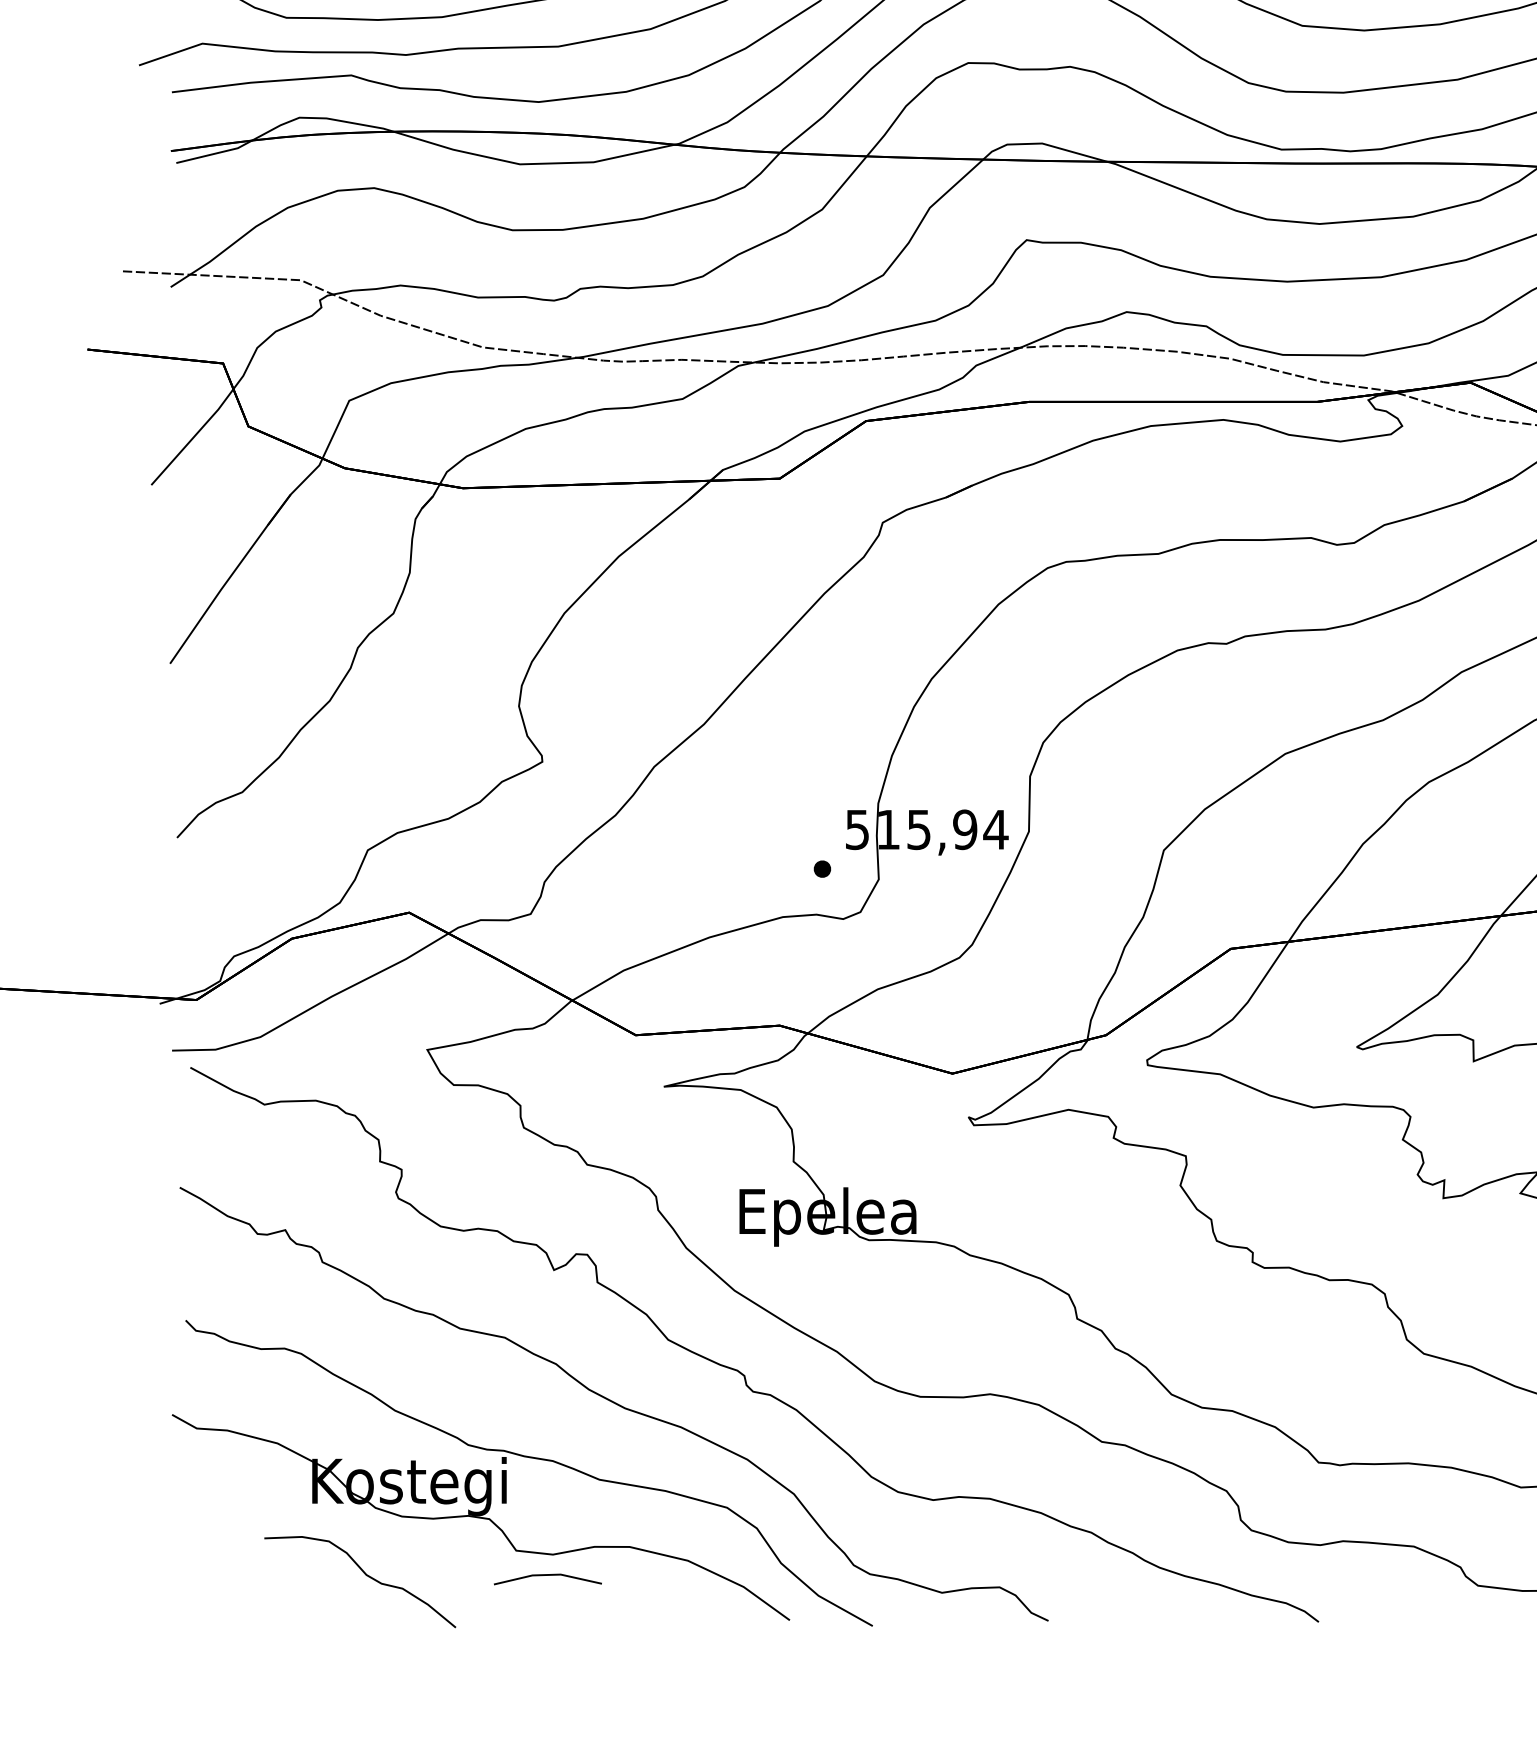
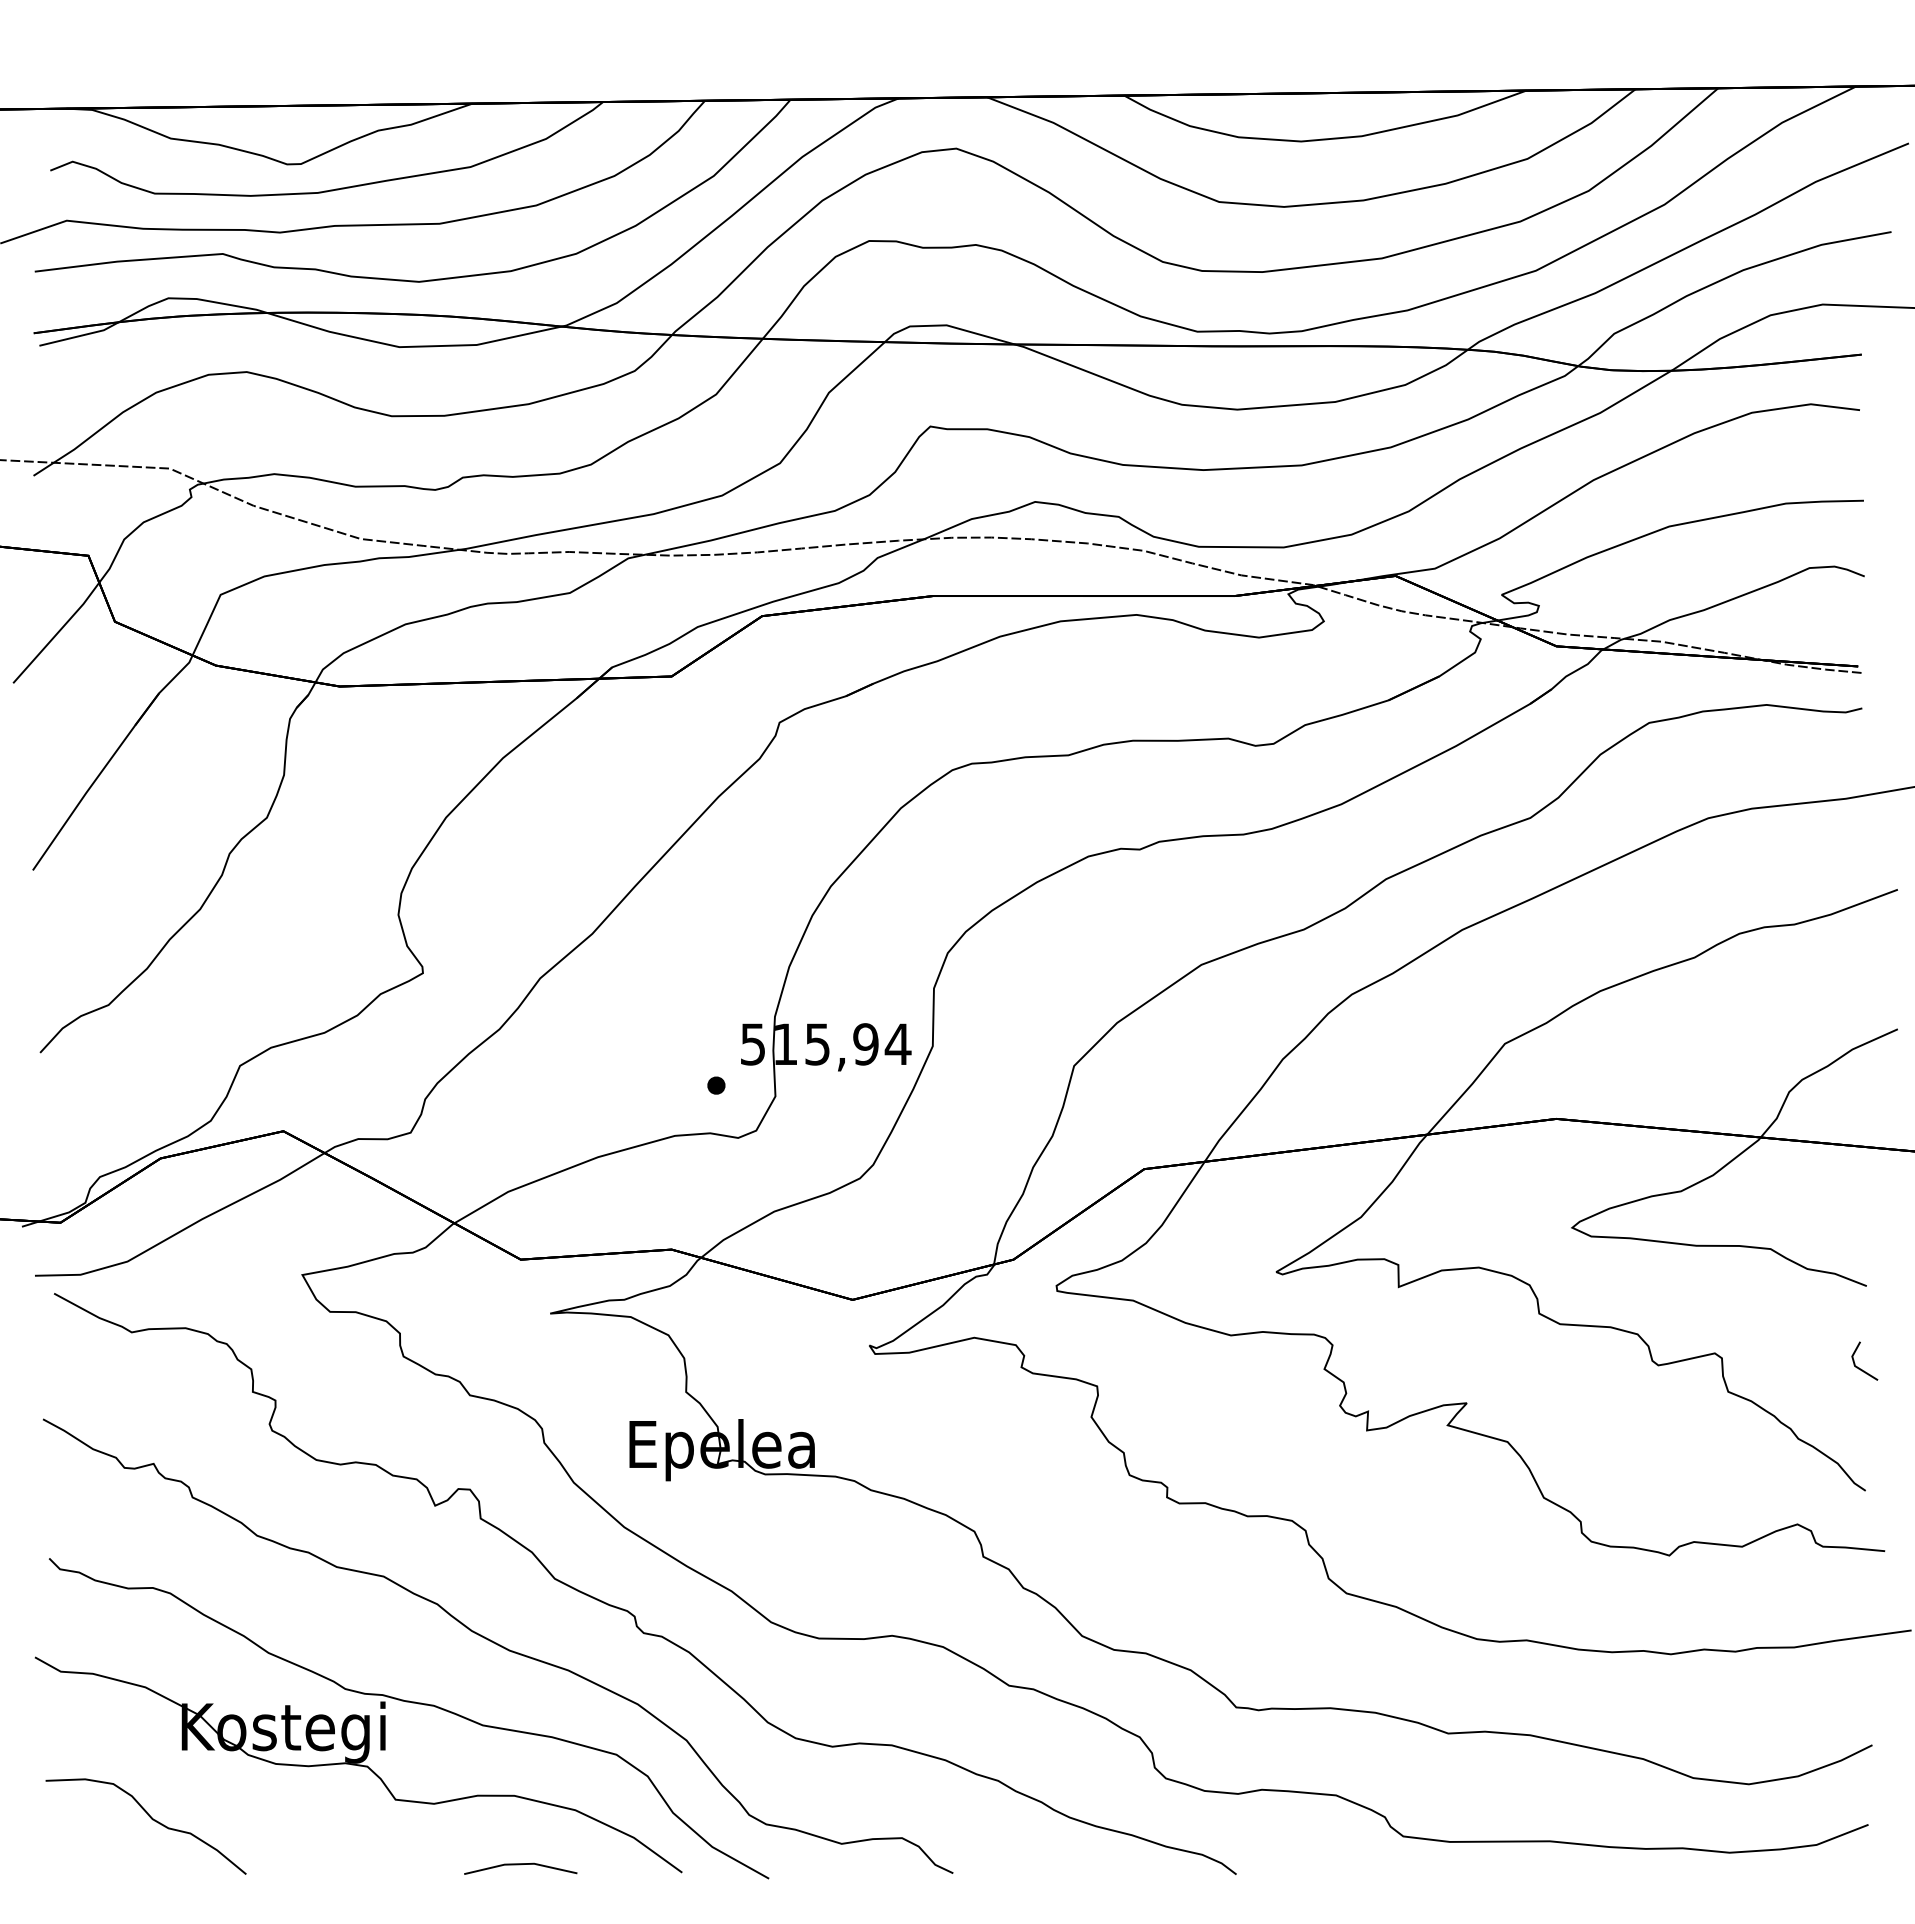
curve: (365, 1575) -> (151, 1819), moved
line: (547, 1576) -> (520, 1865), moved

